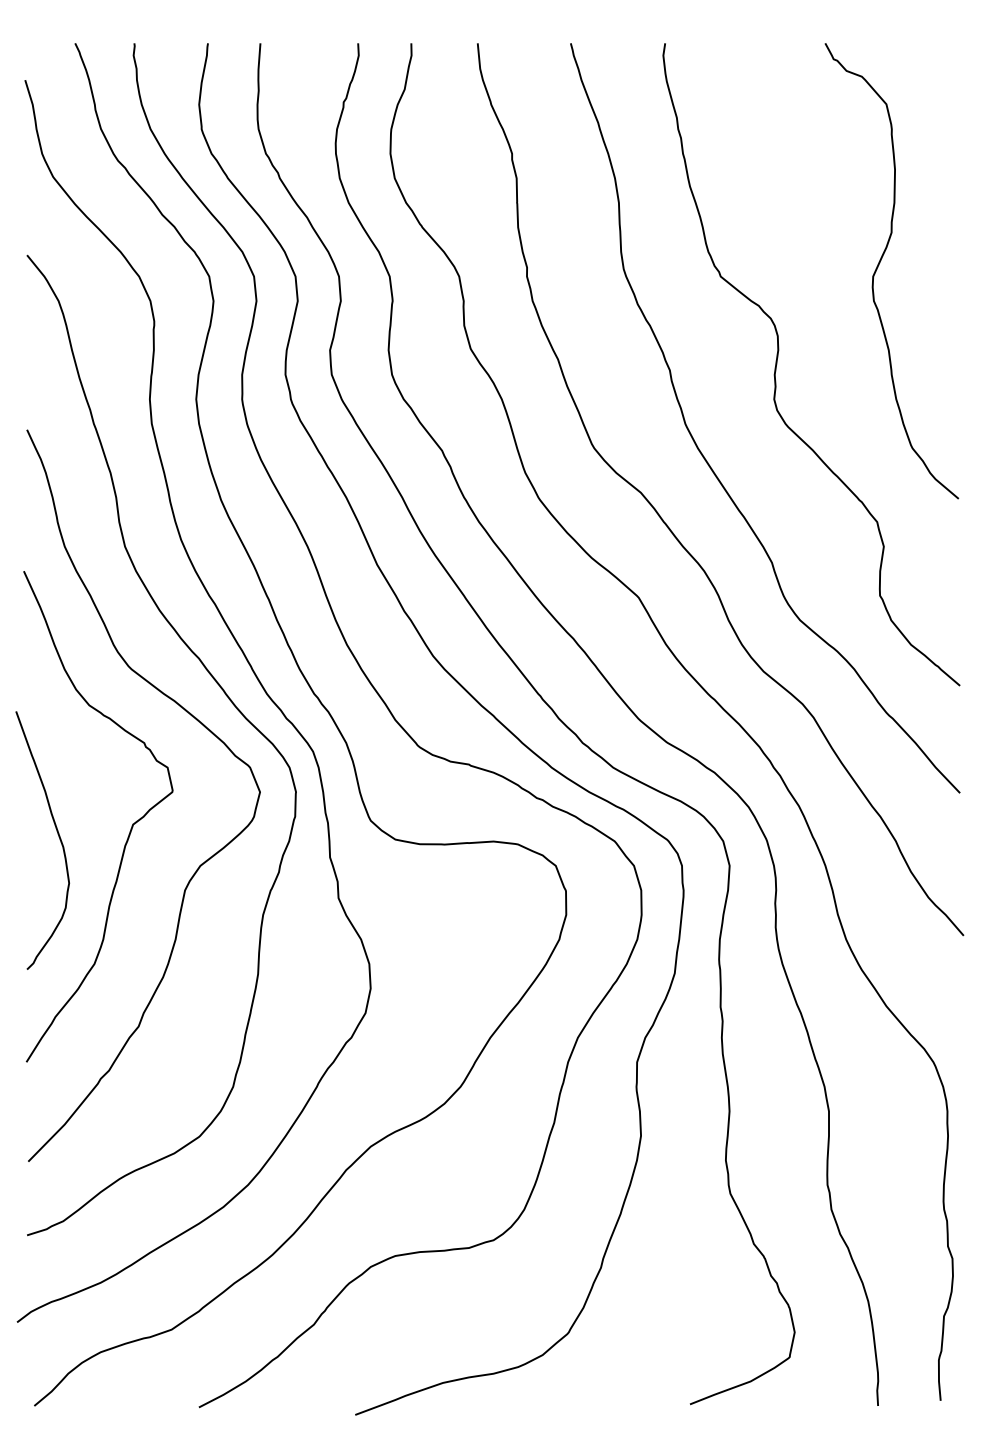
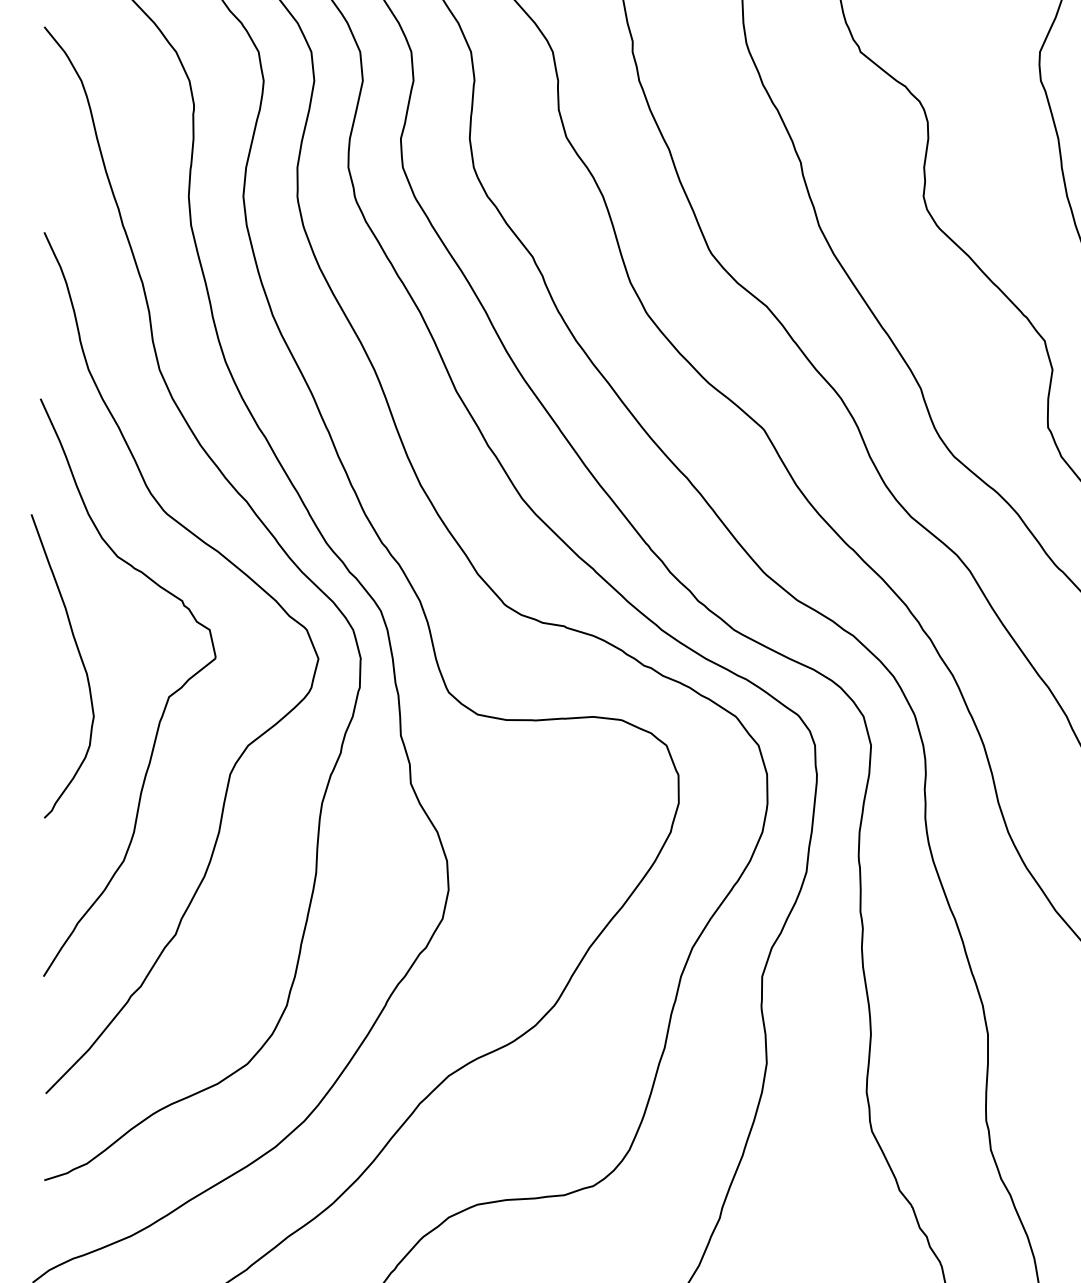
curve: (57, 834) -> (80, 659), moved

